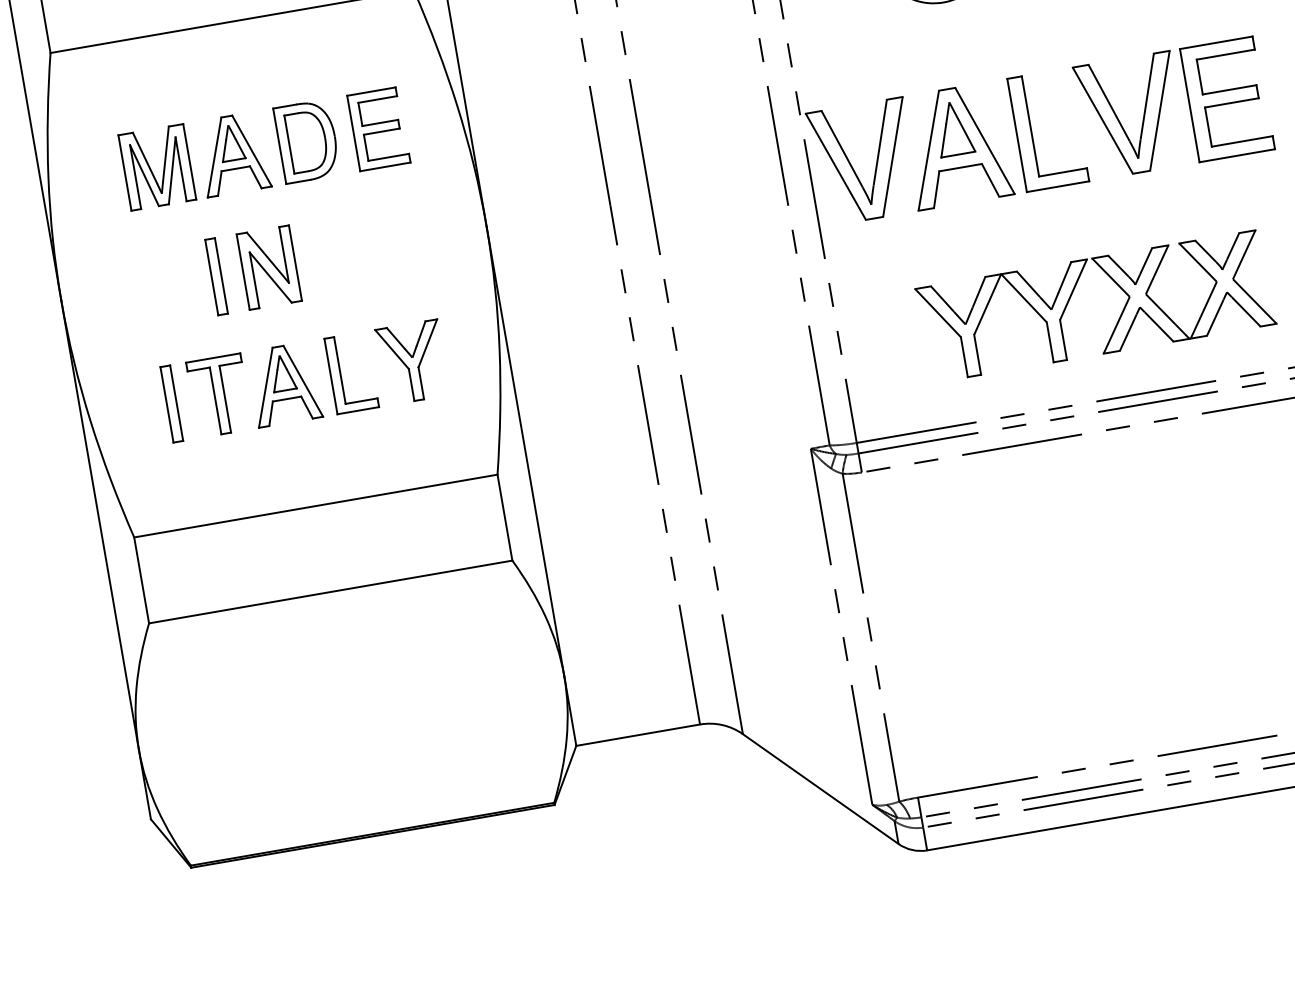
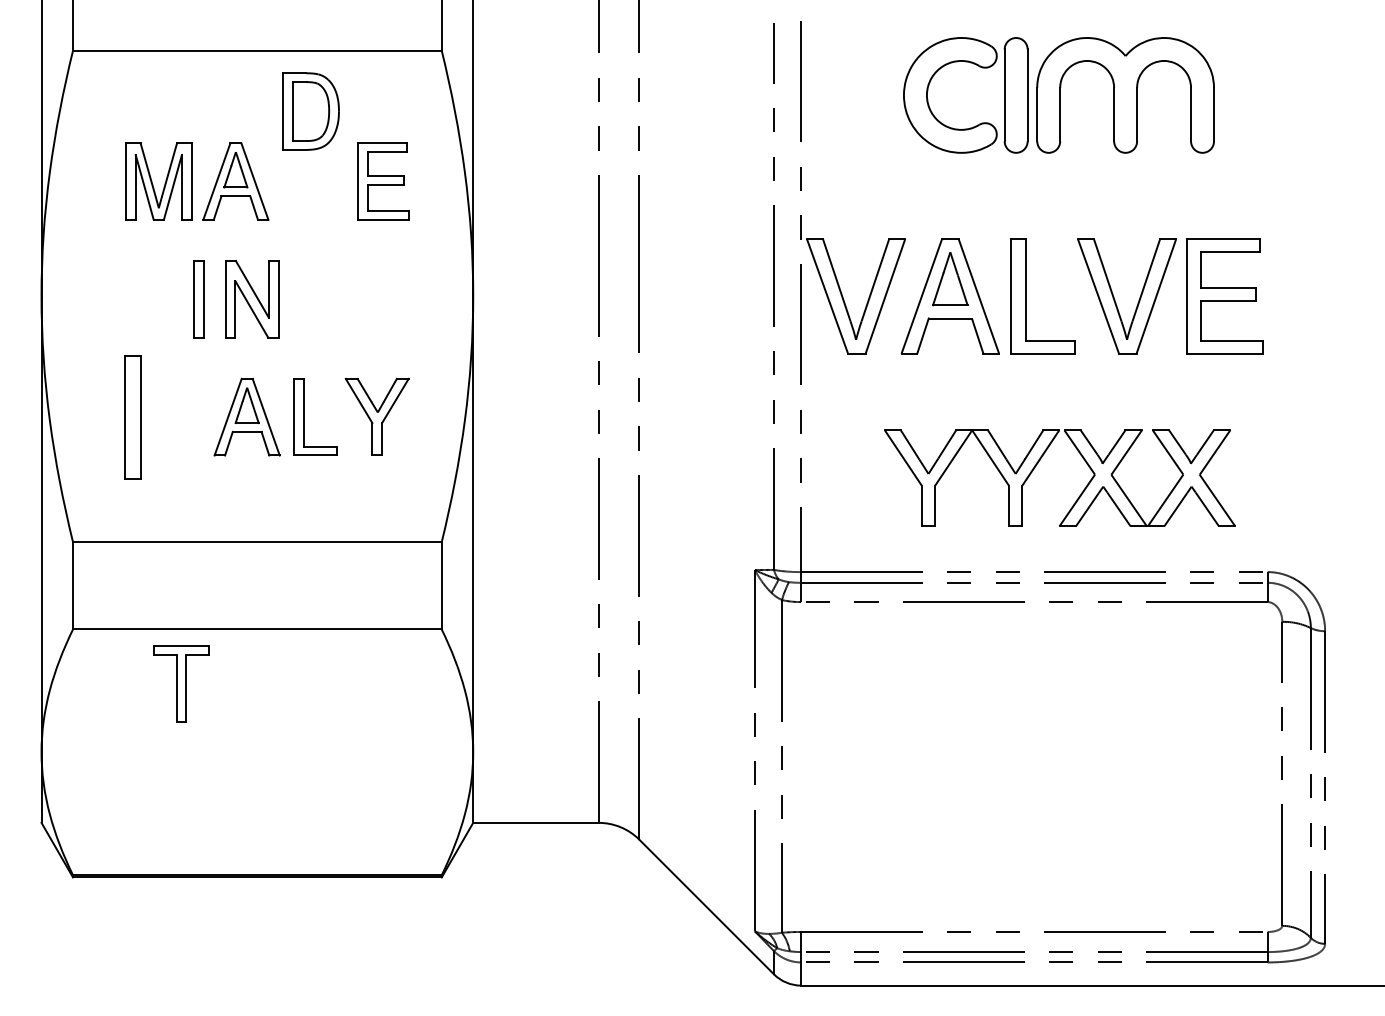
part: (306, 141) -> (310, 111), moved
part: (219, 395) -> (181, 683), moved
part: (171, 403) -> (132, 416), size x1.6

